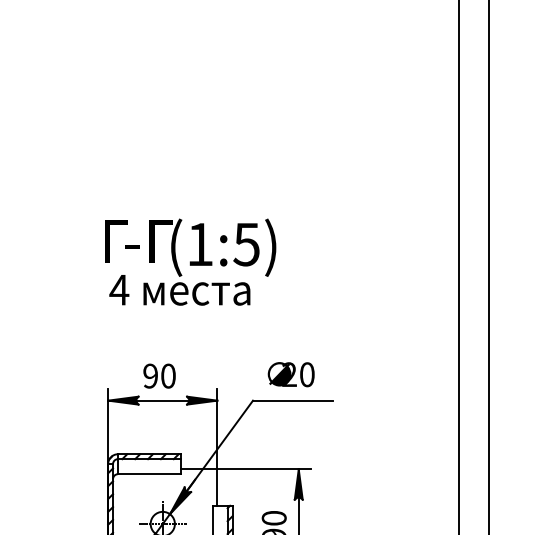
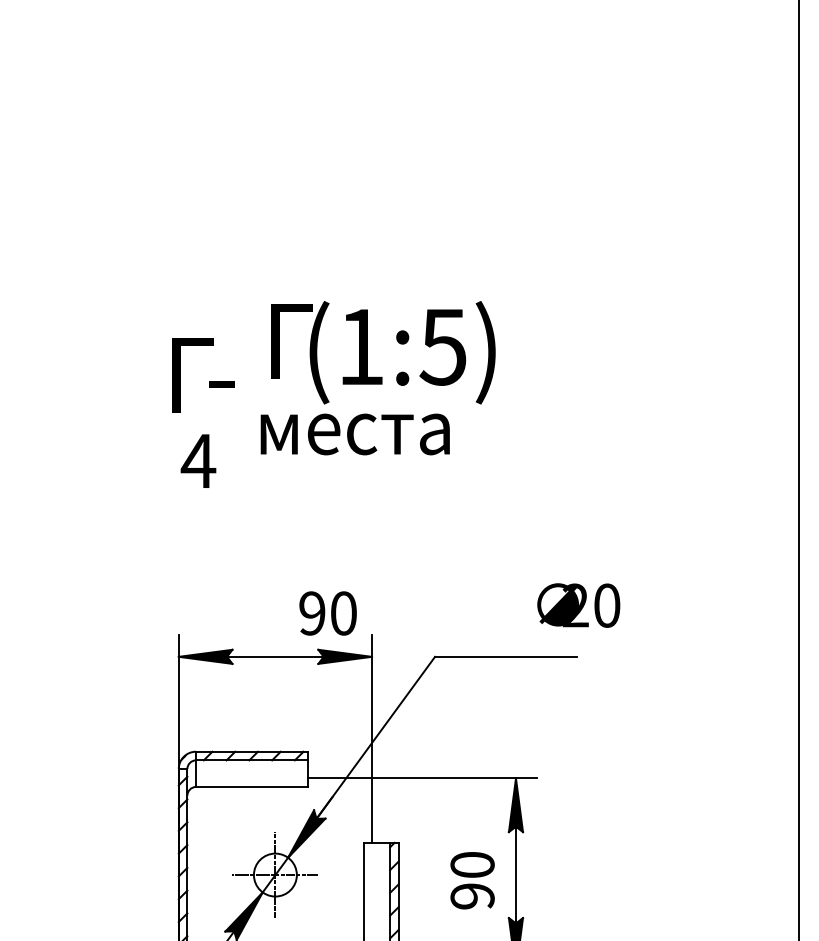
text: (209, 261) -> (377, 377), moved
text: (290, 374) -> (577, 605), moved
text: (159, 375) -> (327, 612), moved

